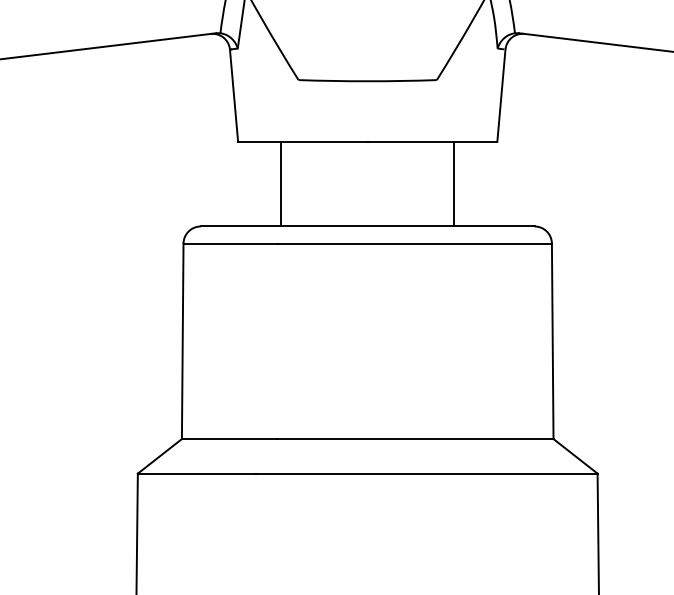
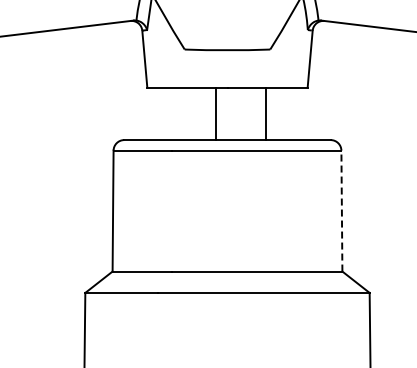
line: (282, 183) -> (216, 113), moved
line: (453, 183) -> (265, 113), moved
line: (552, 340) -> (341, 210), solid -> dashed

